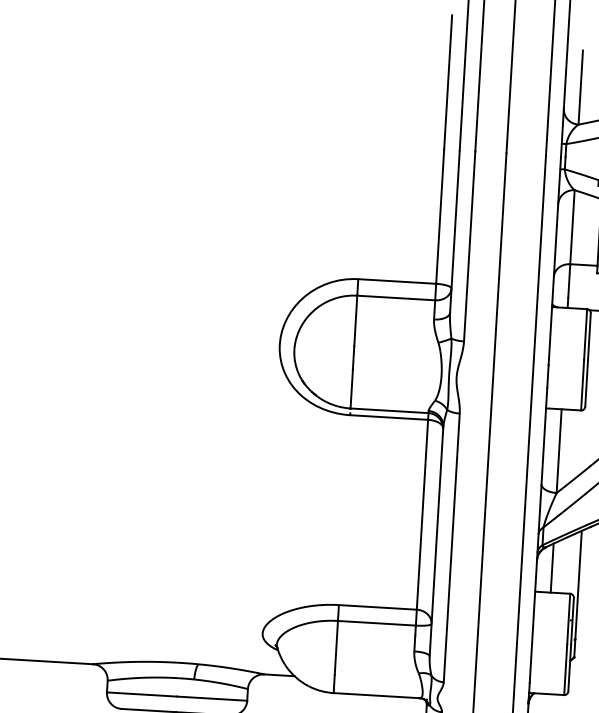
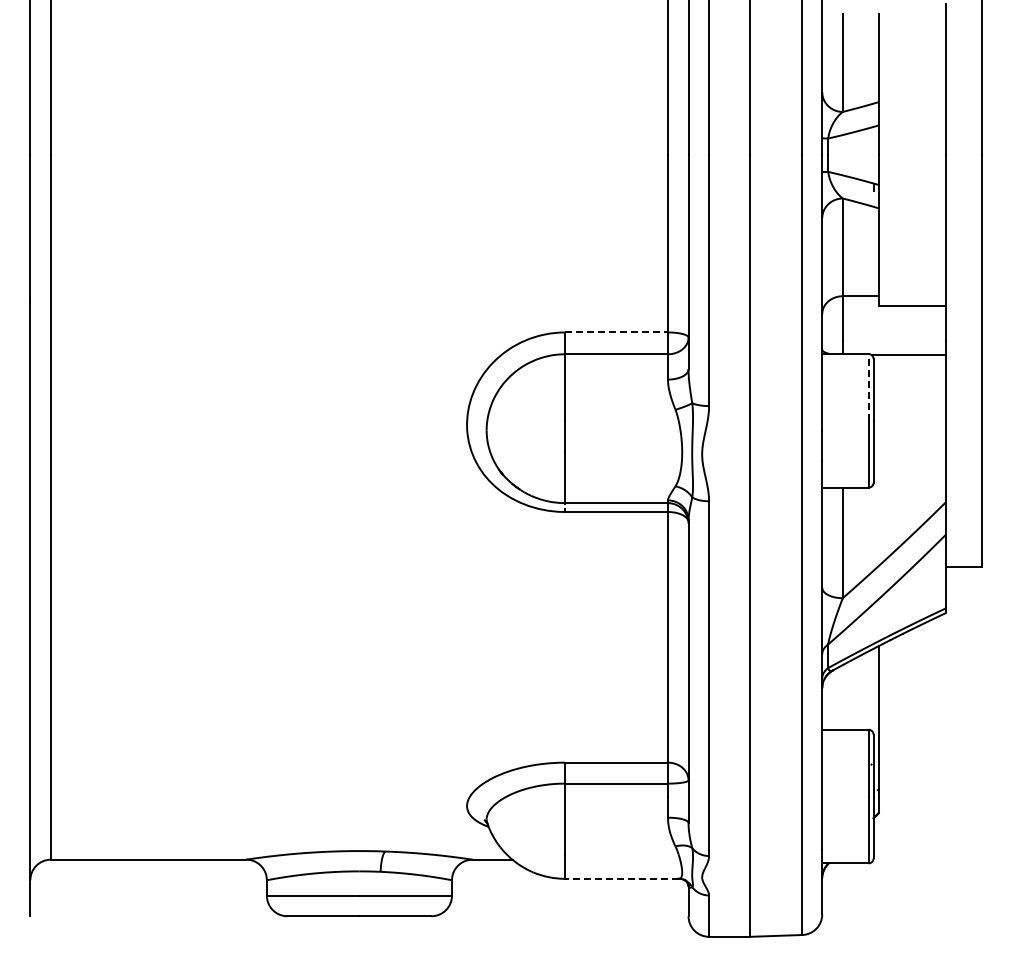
line: (397, 281) -> (617, 332), solid -> dashed
line: (585, 333) -> (868, 386), solid -> dashed
line: (551, 568) -> (842, 697), removed
line: (376, 695) -> (621, 878), solid -> dashed

